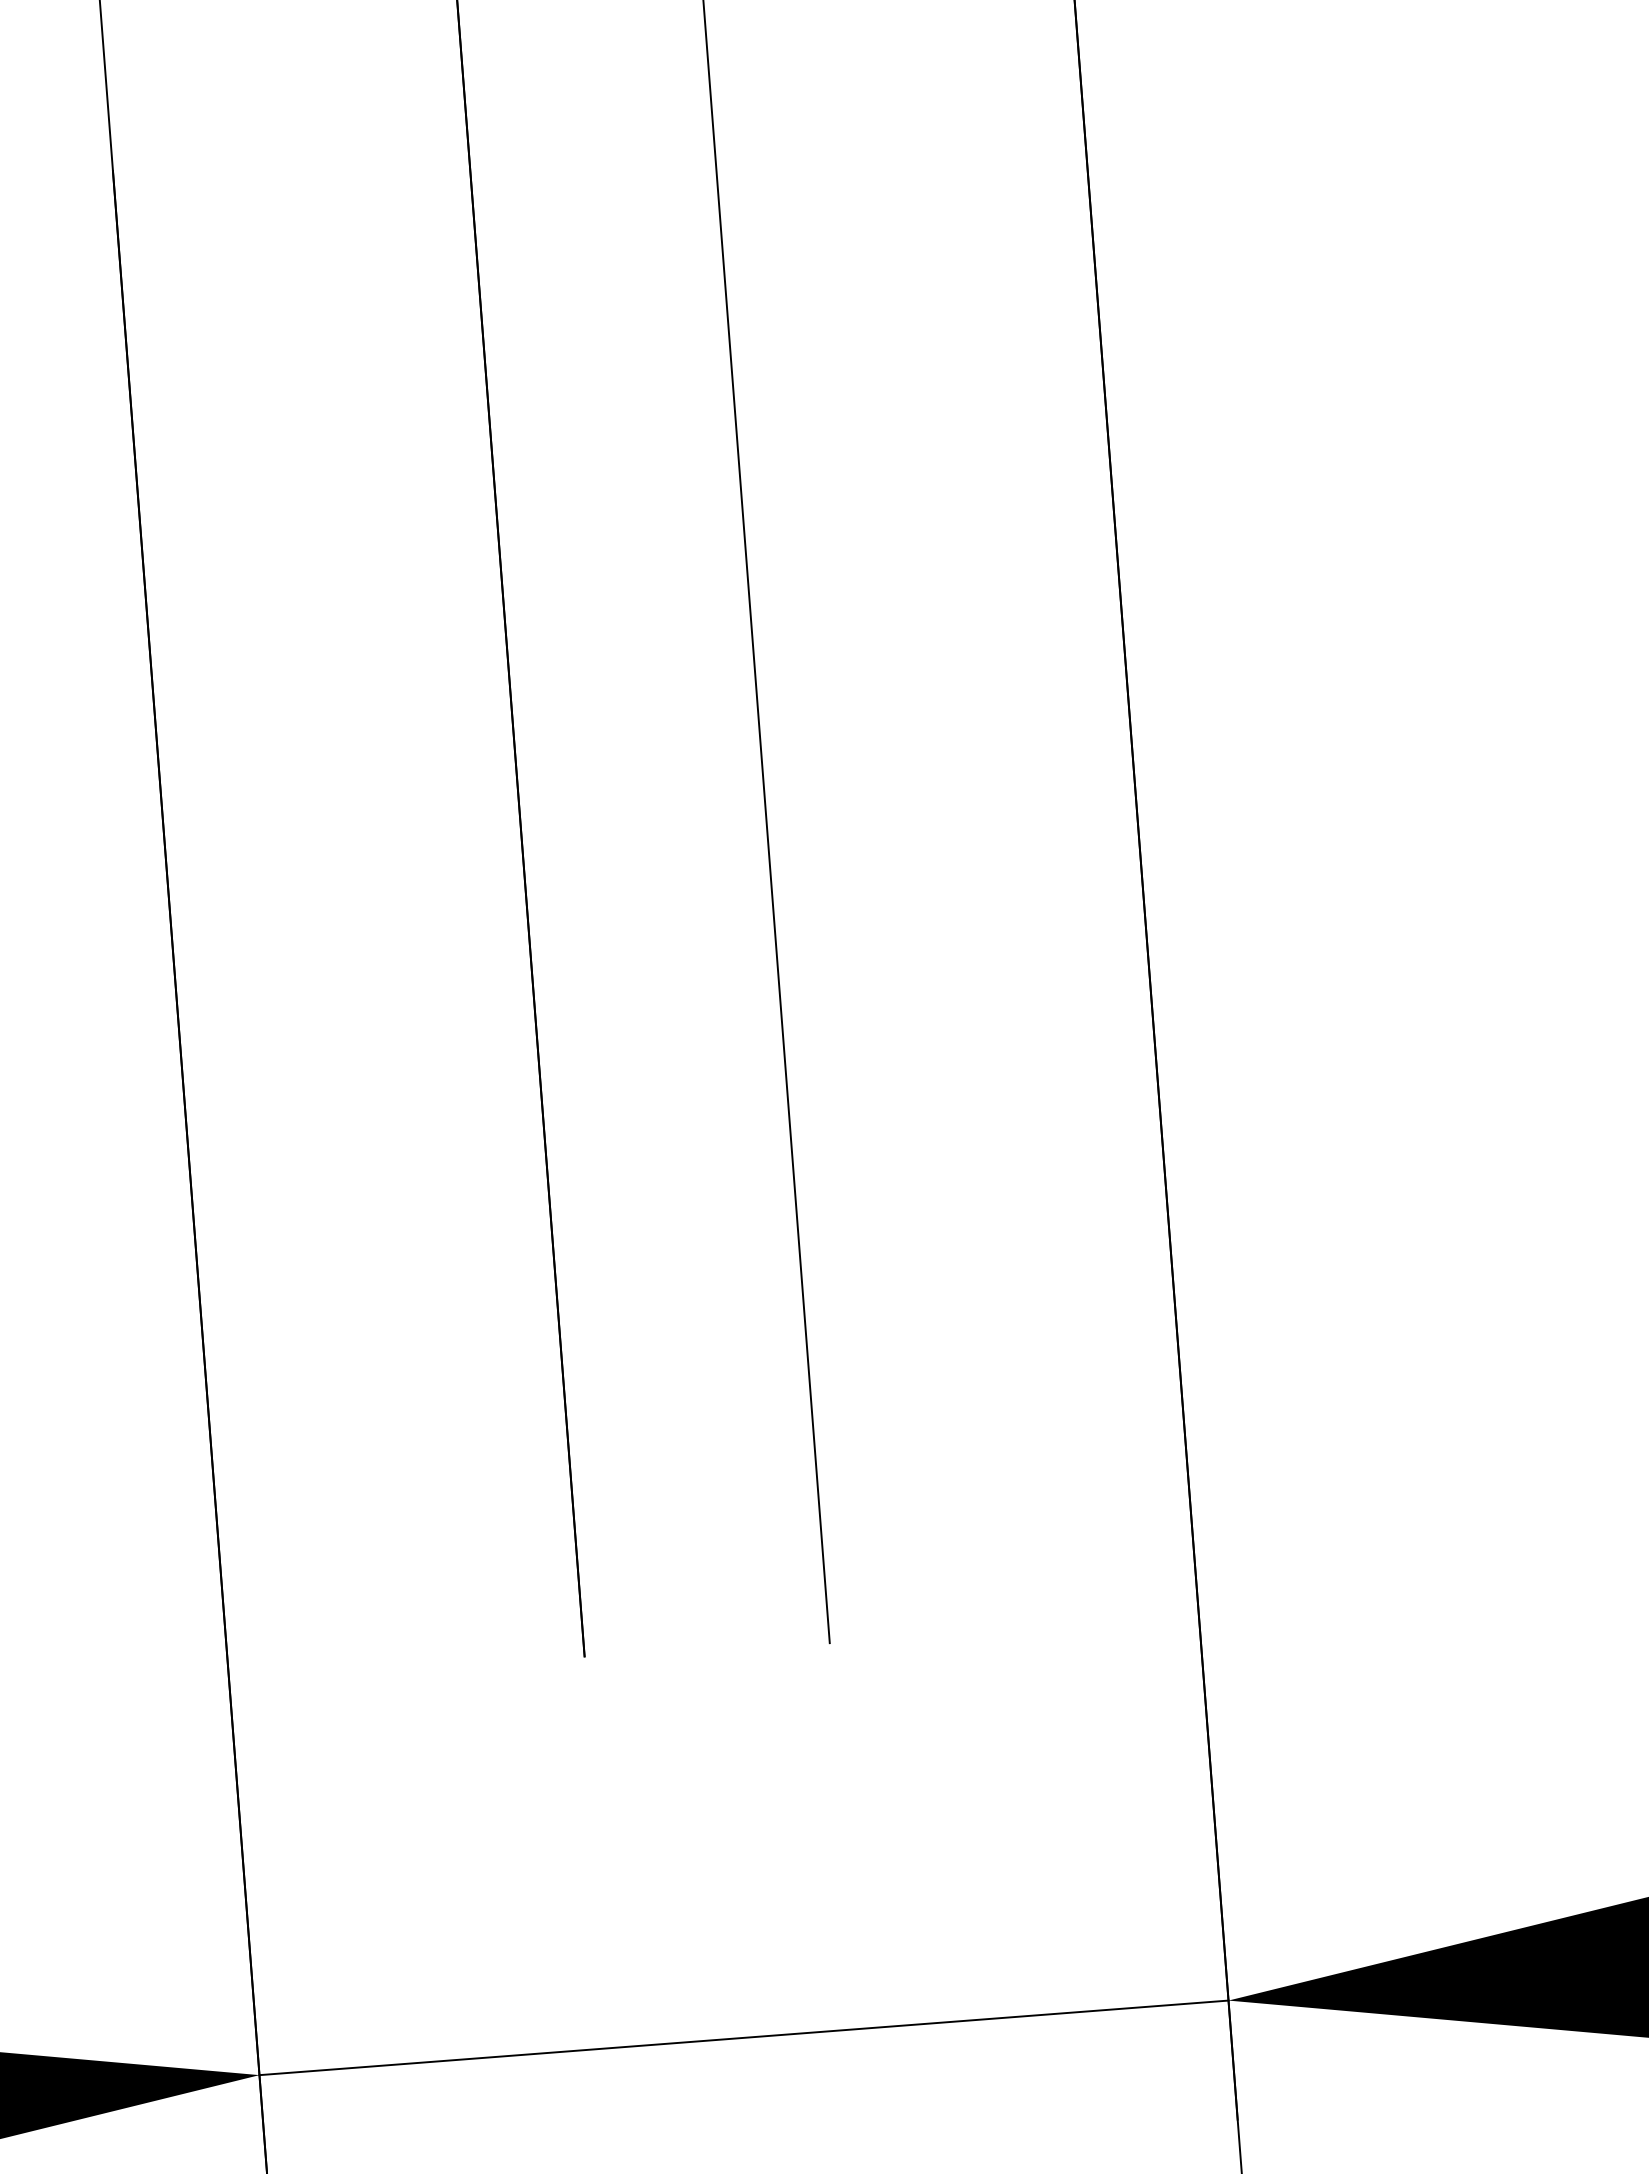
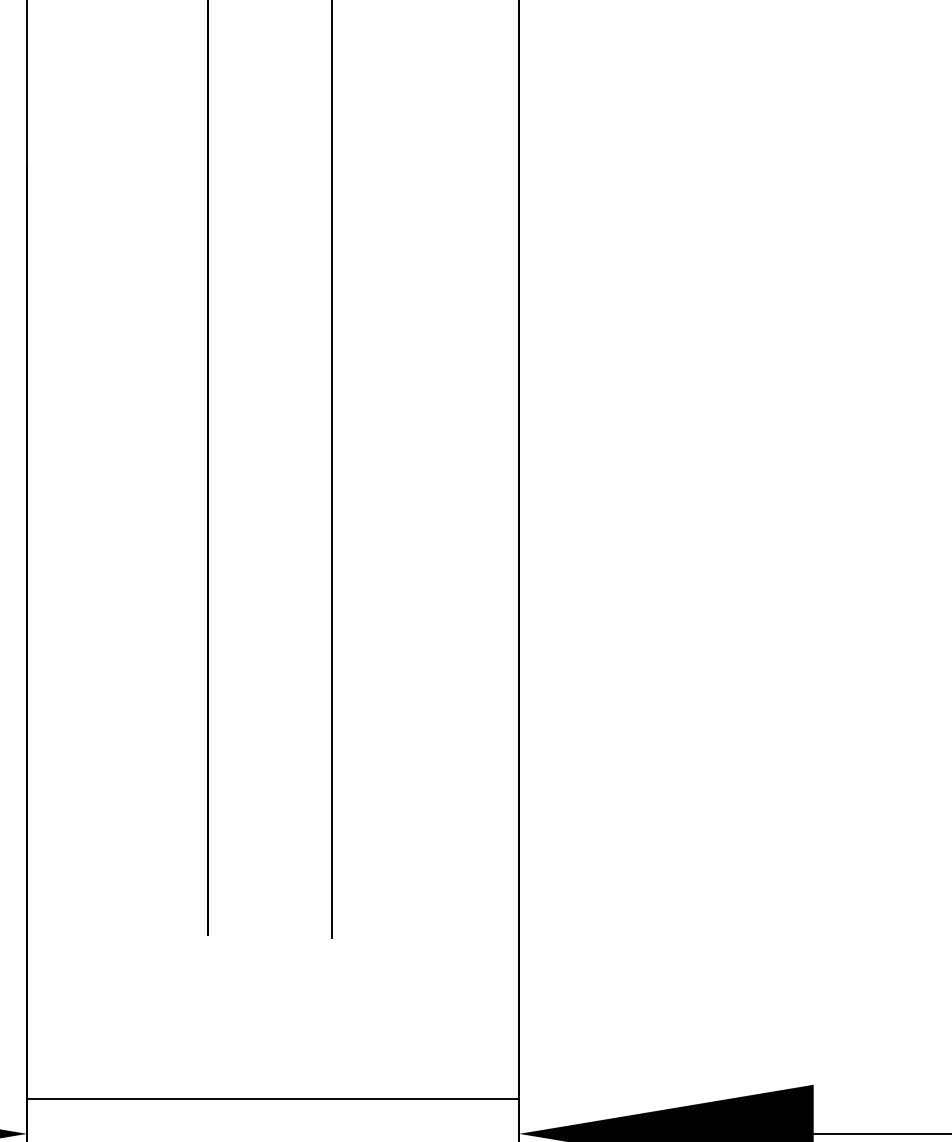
line: (744, 2037) -> (273, 1098), moved

